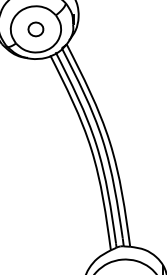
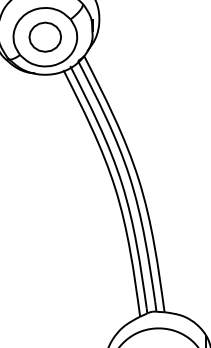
part: (35, 29) -> (44, 37), size x1.67

